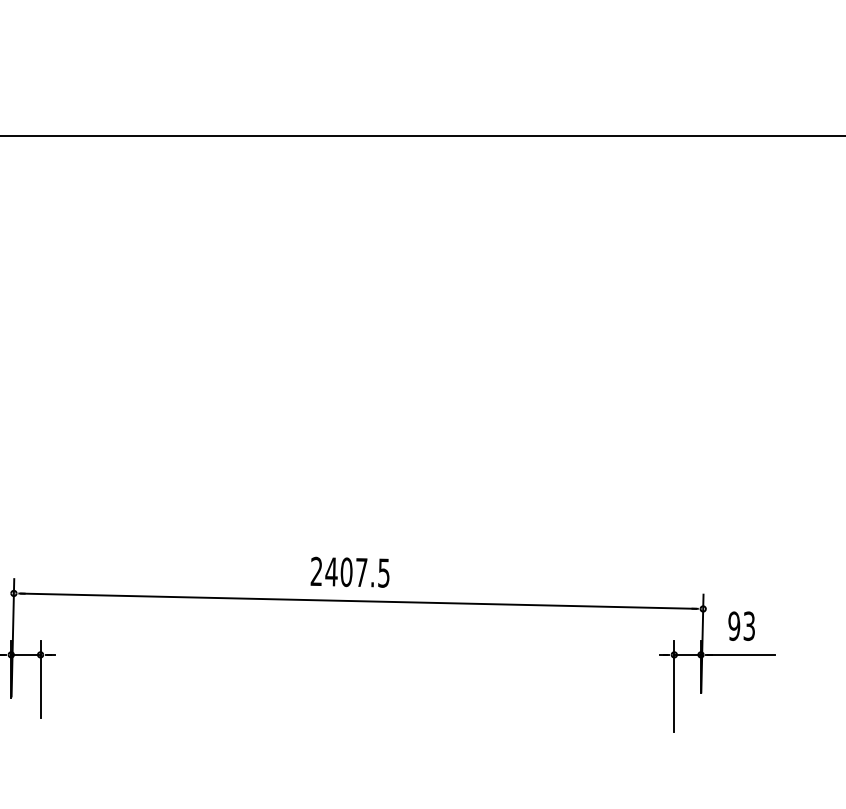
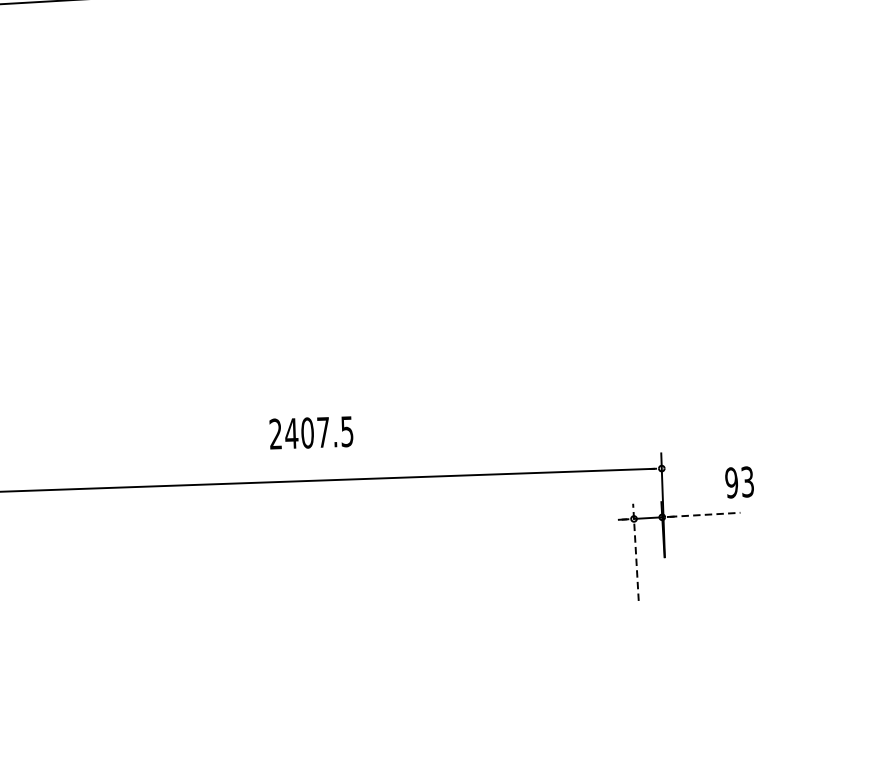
text: (349, 571) -> (310, 432), moved
text: (741, 625) -> (739, 481), moved
line: (742, 654) -> (706, 514), solid -> dashed
line: (674, 686) -> (636, 552), solid -> dashed

